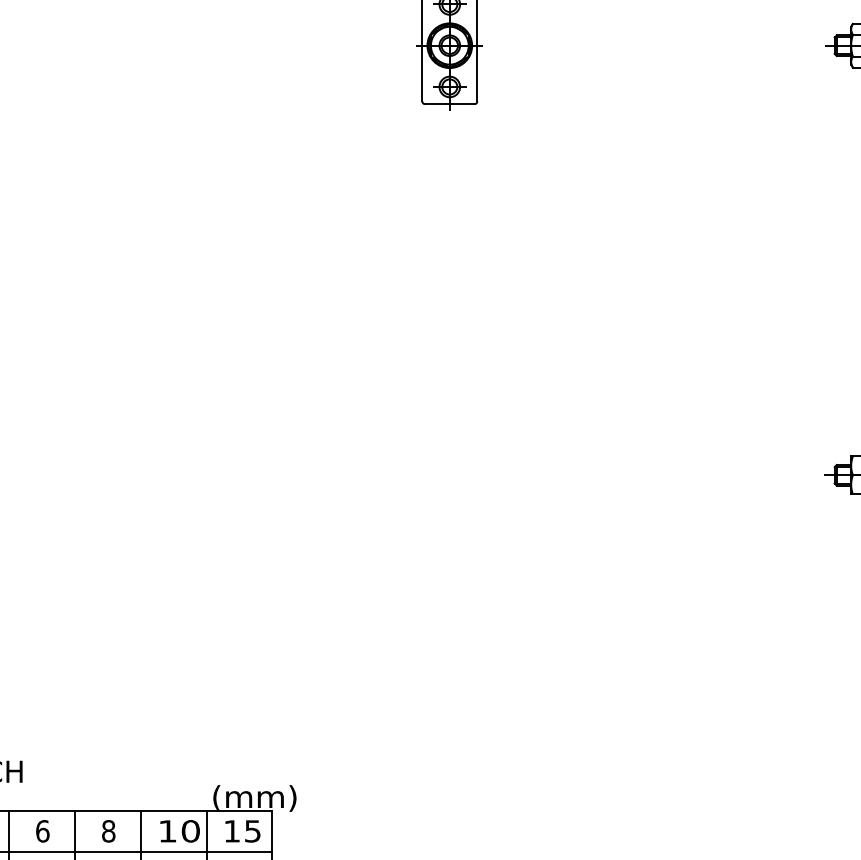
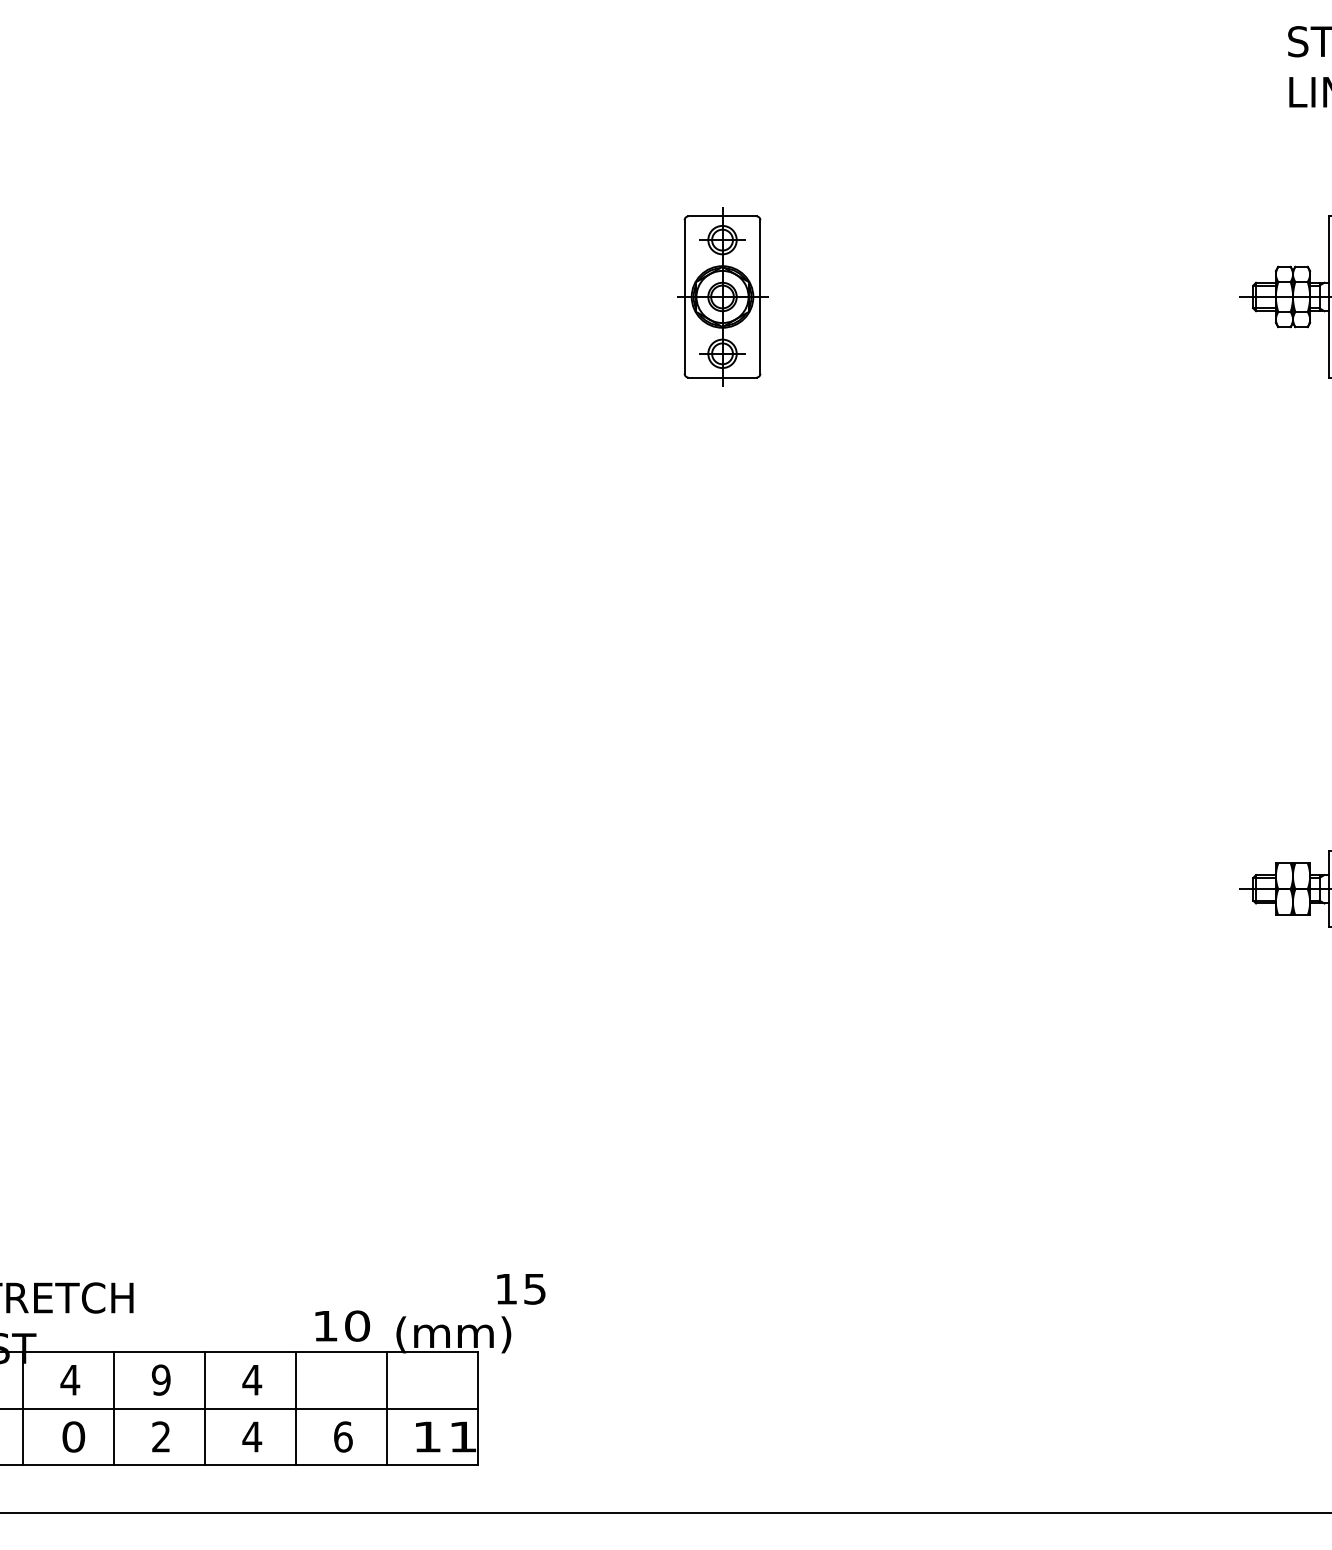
text: (42, 830) -> (160, 1379), 6 -> 9
text: (108, 830) -> (252, 1379), 8 -> 4
text: (179, 830) -> (342, 1325), moved
text: (243, 831) -> (521, 1289), moved

